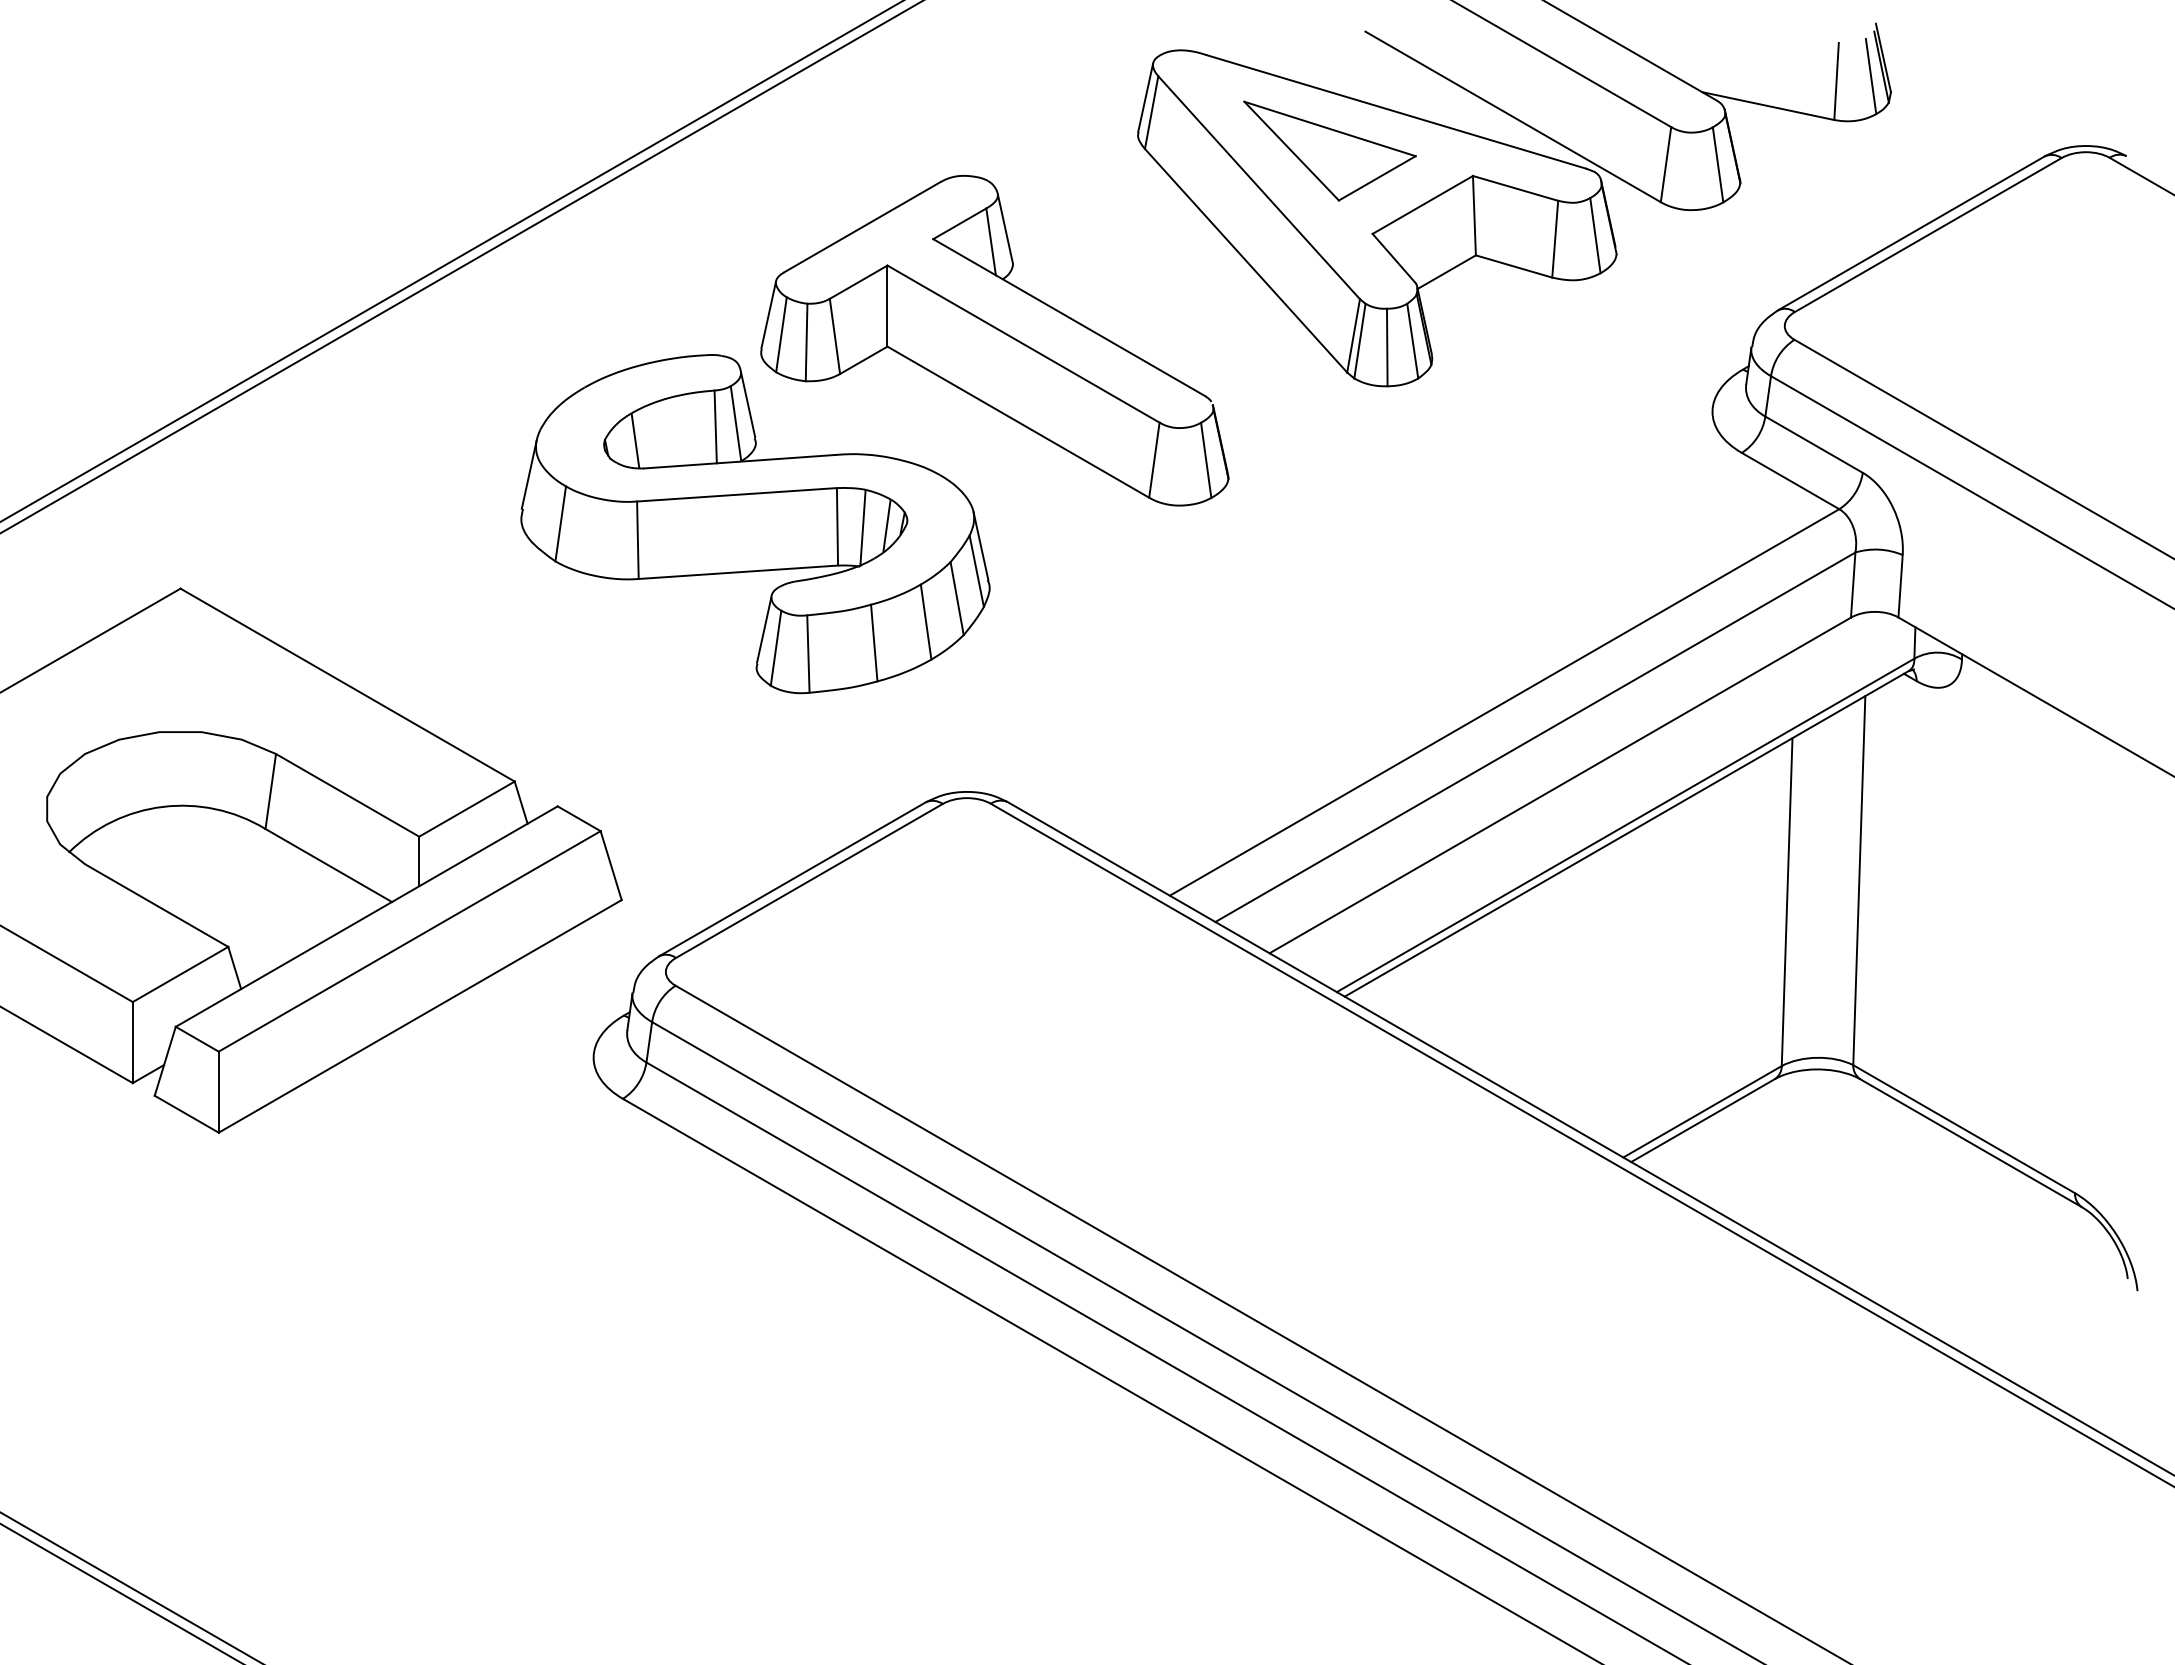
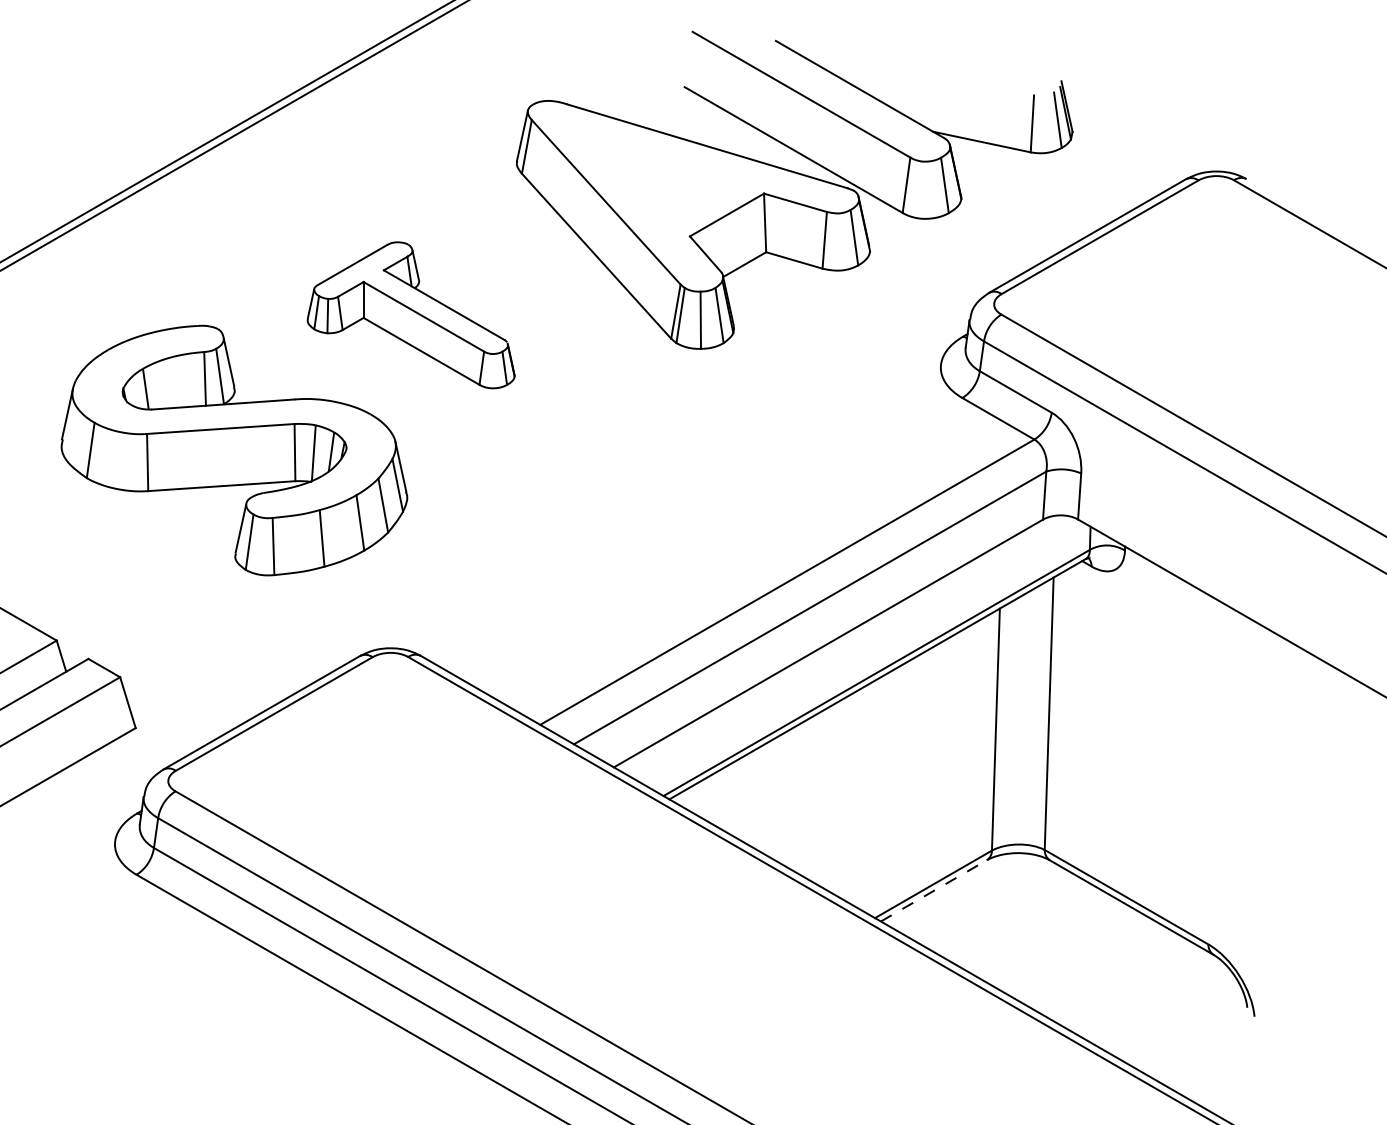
part: (1329, 150) -> (658, 174), removed
part: (994, 340) -> (410, 315), size x0.6
line: (1703, 1120) -> (934, 890), solid -> dashed

